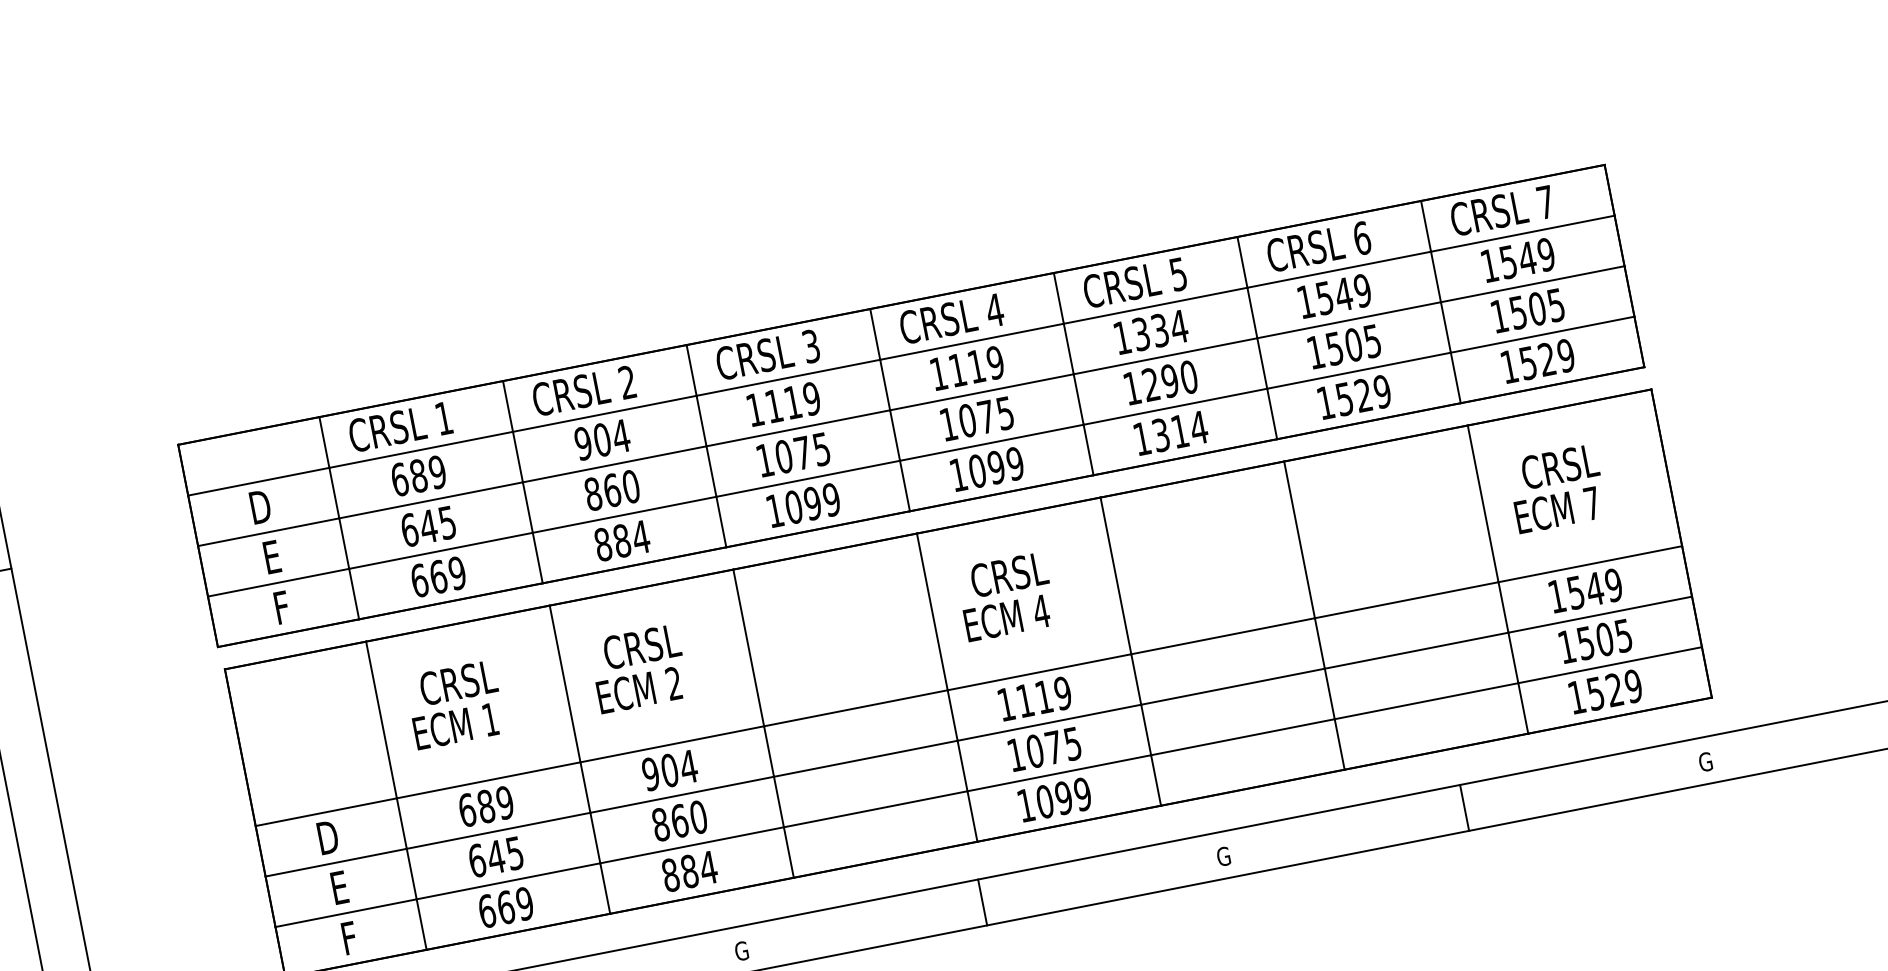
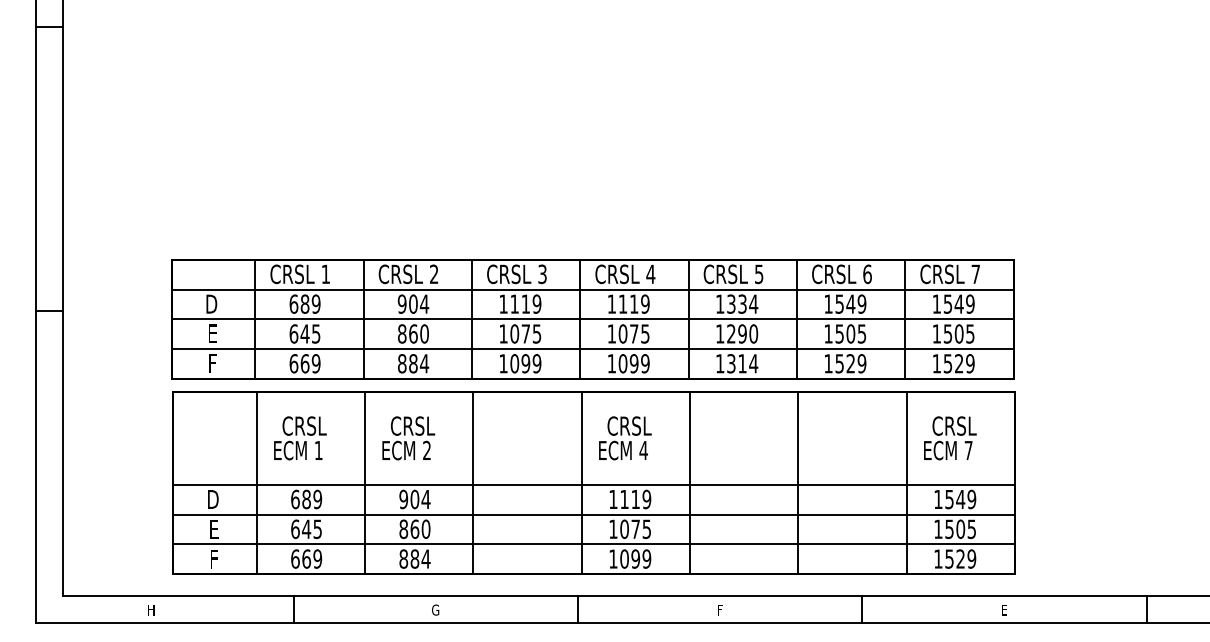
text: (1704, 761) -> (1003, 609), G -> E
text: (1222, 855) -> (719, 609), G -> F

